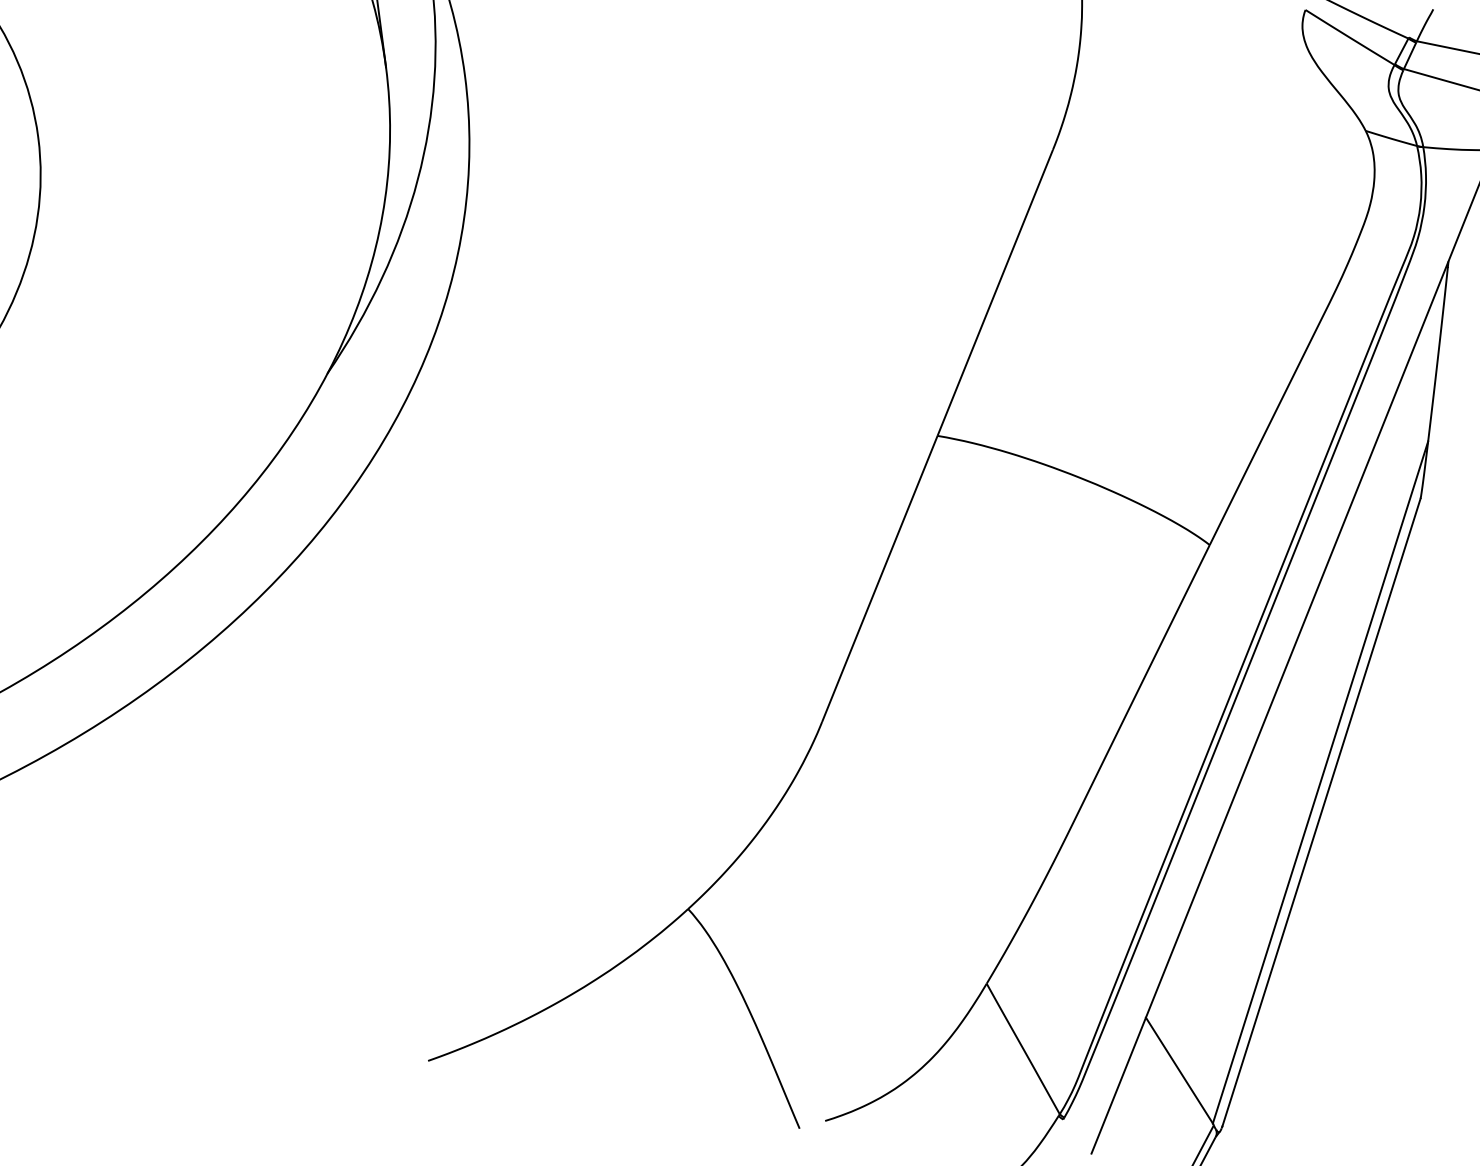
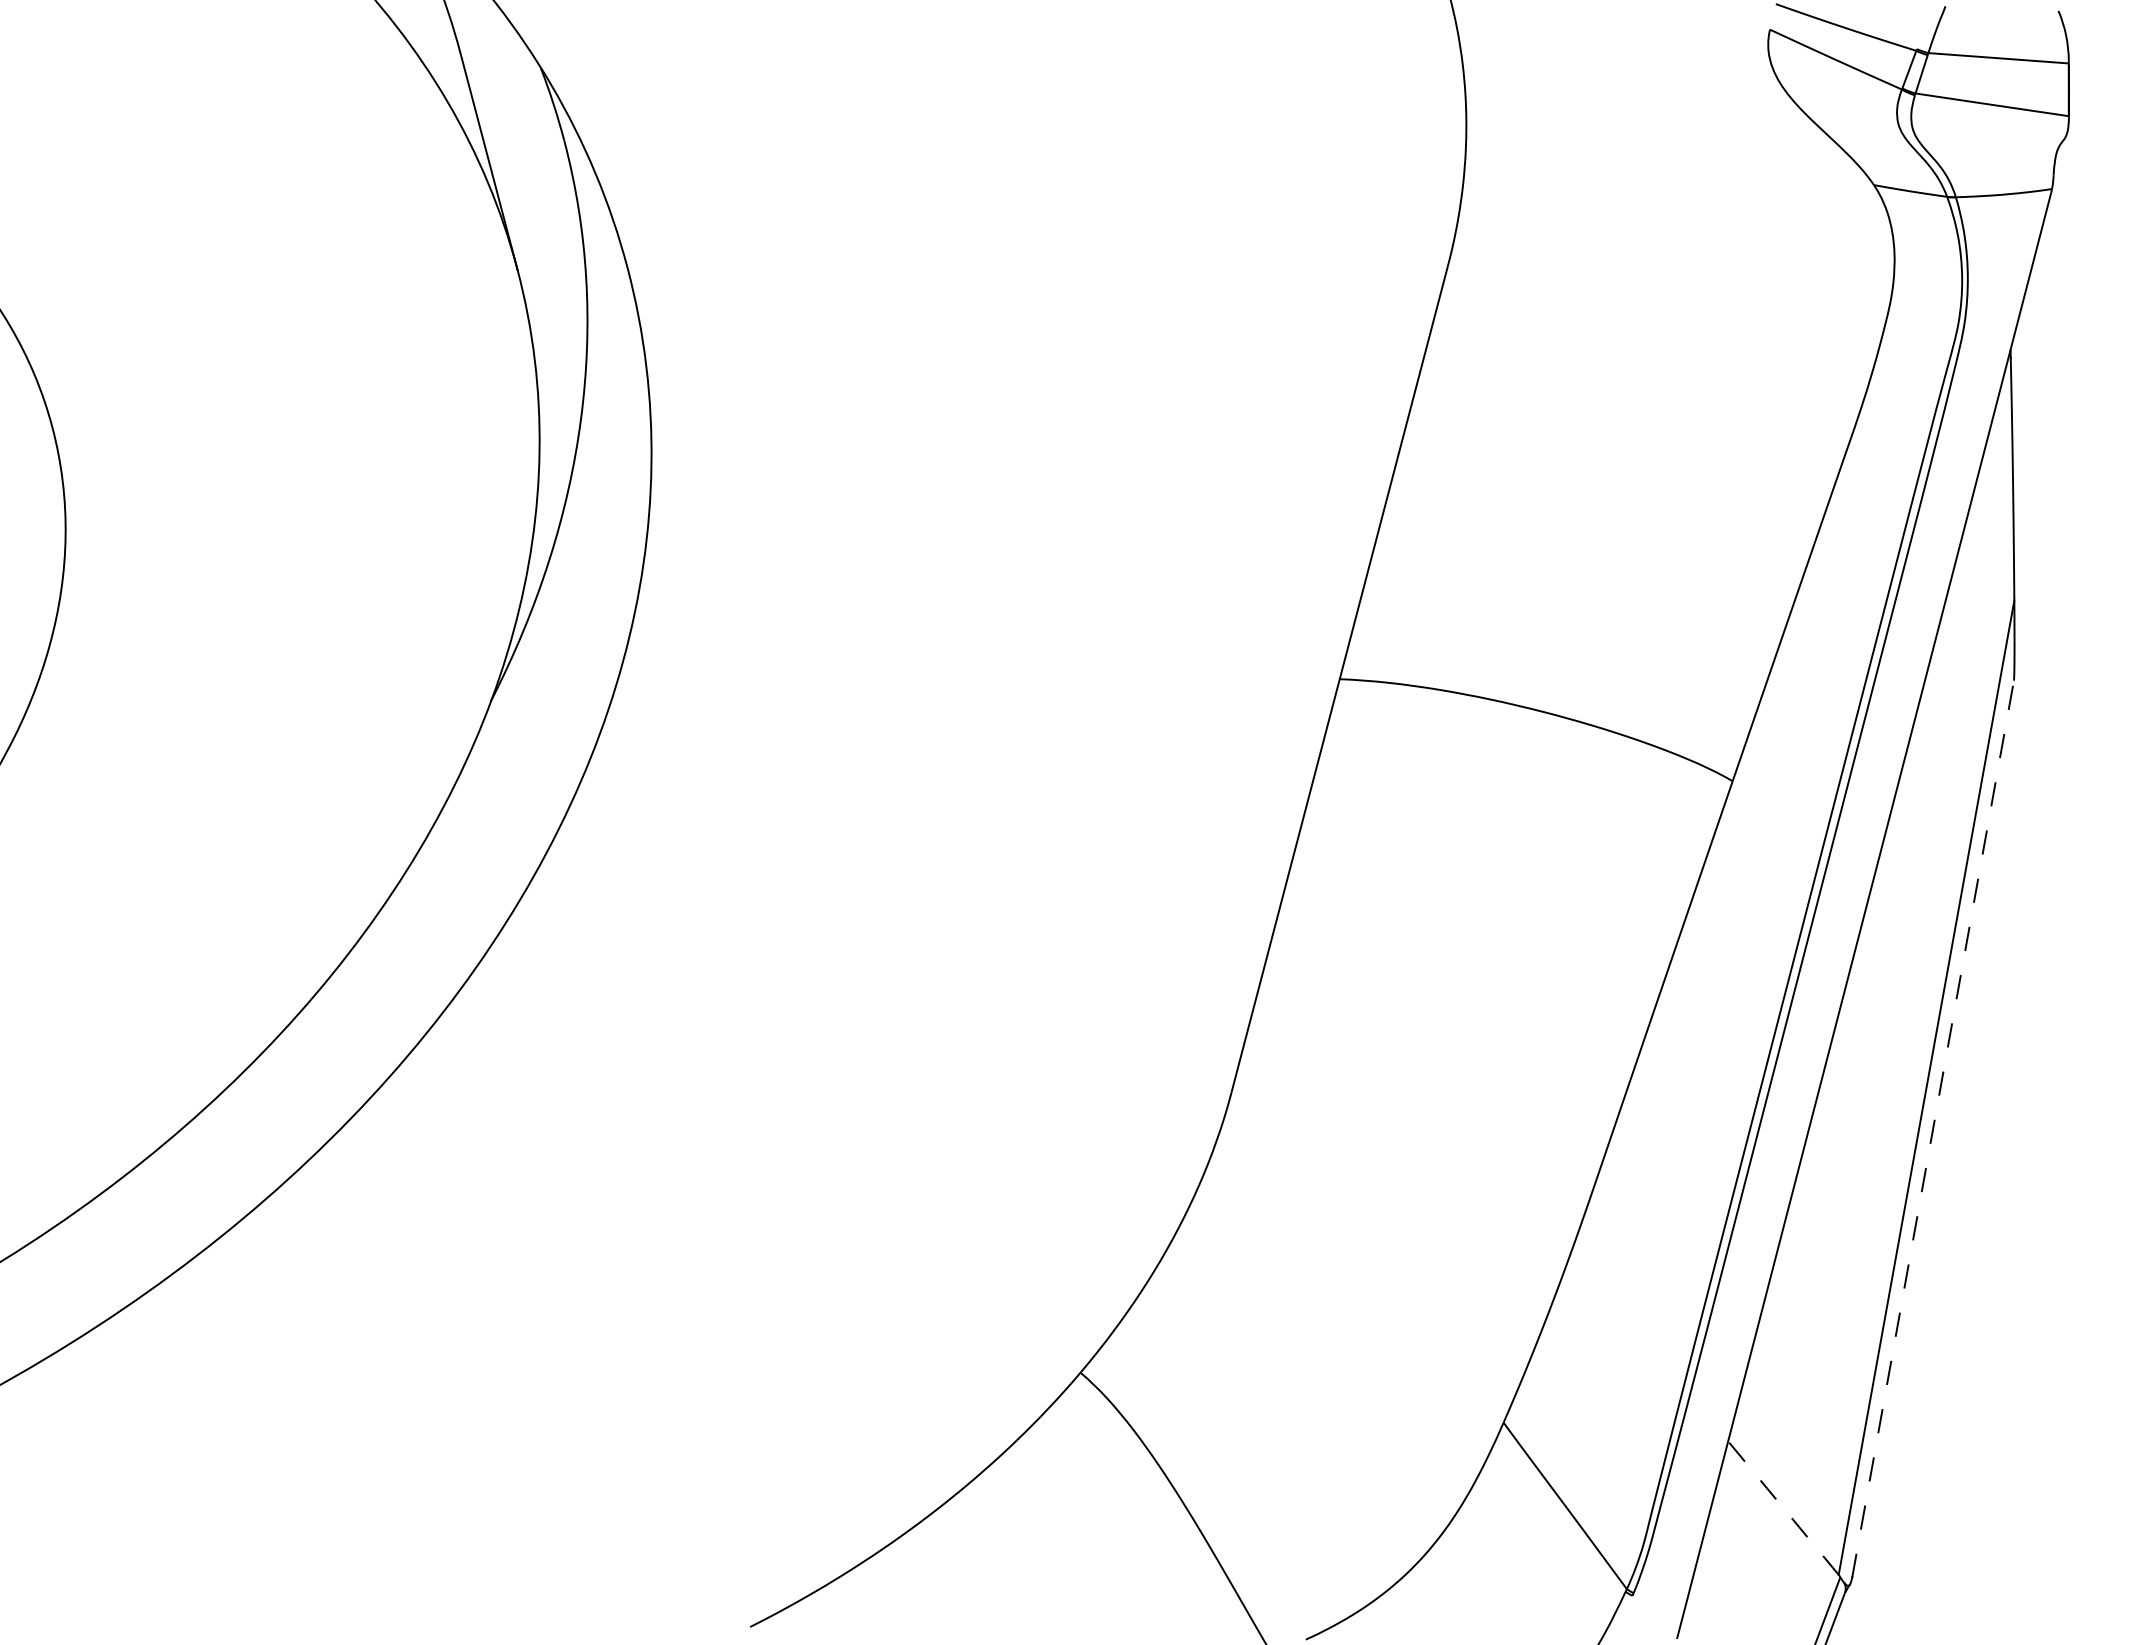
line: (1321, 812) -> (1933, 1128), solid -> dashed
line: (1179, 1070) -> (1783, 1508), solid -> dashed

